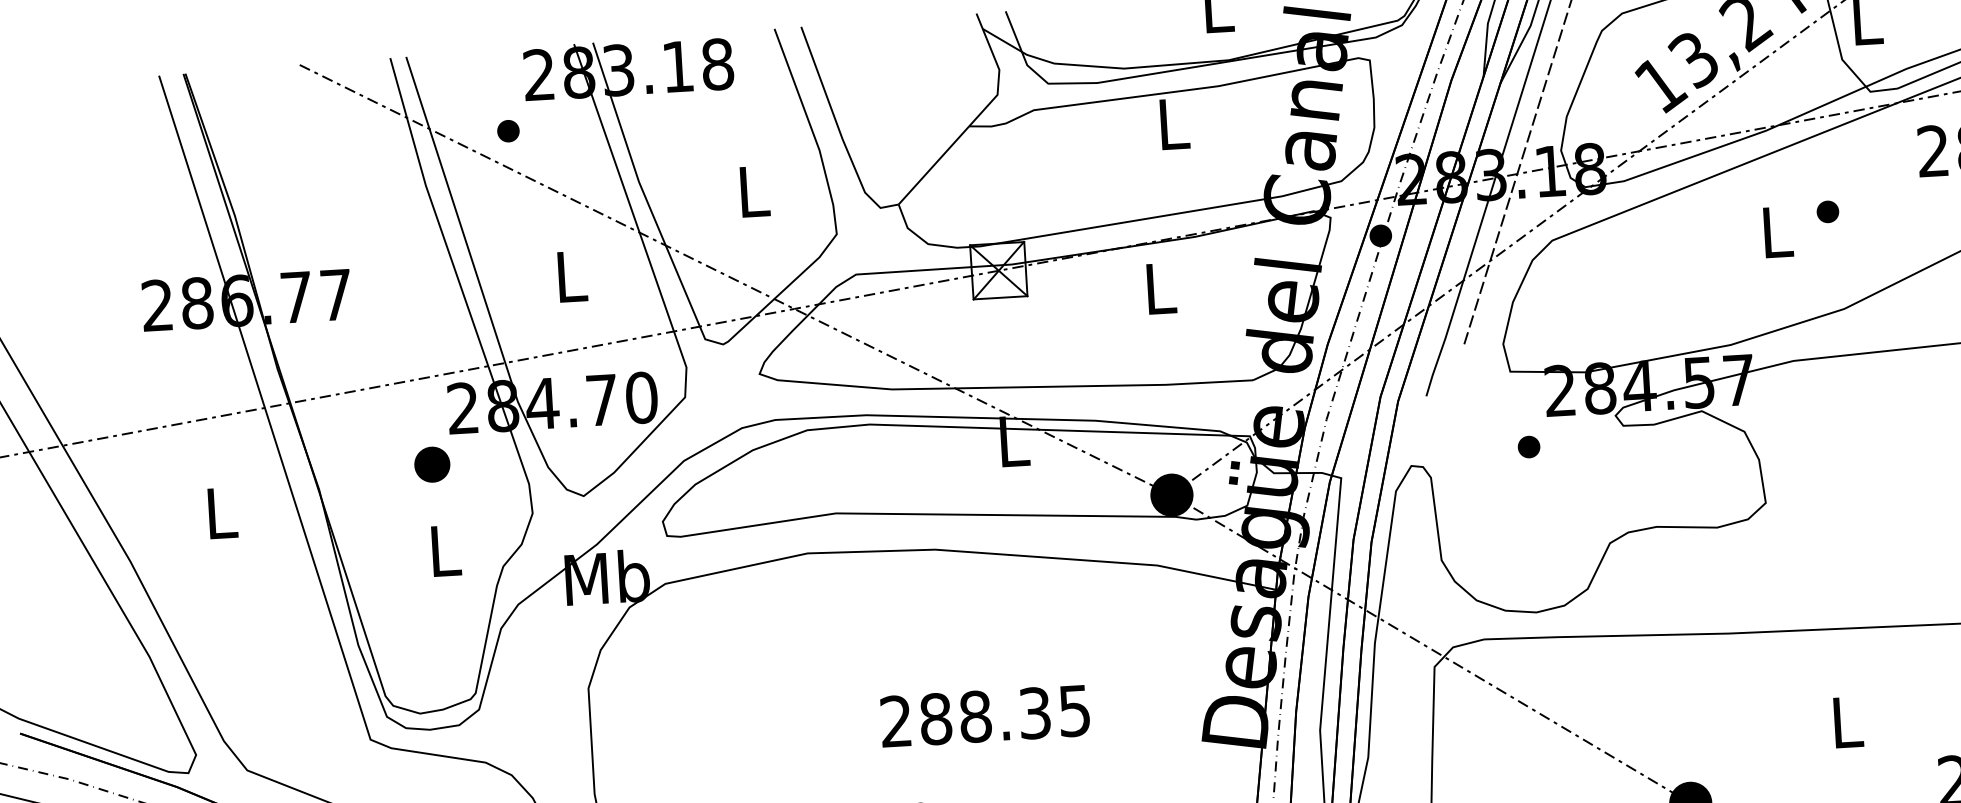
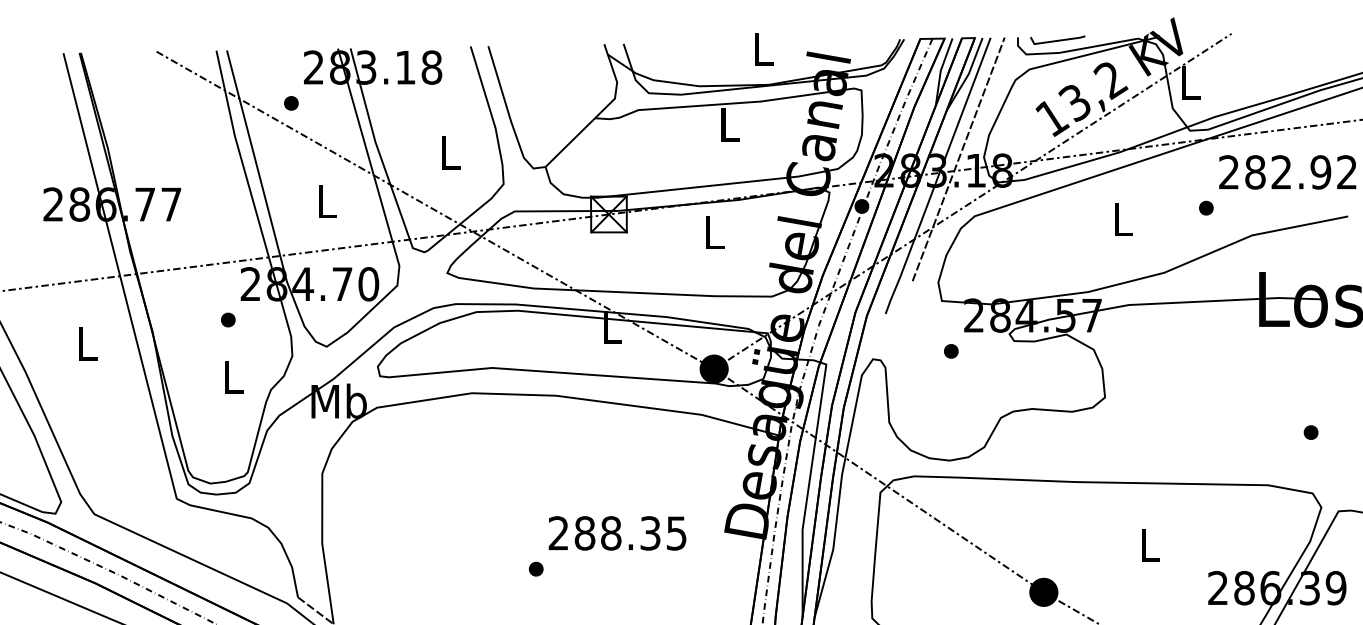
part: (1828, 210) -> (1206, 207), moved
part: (432, 463) -> (228, 319), size x0.62
text: (985, 716) -> (617, 533), moved

